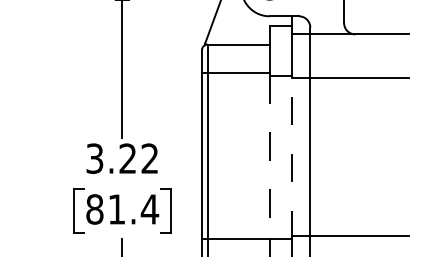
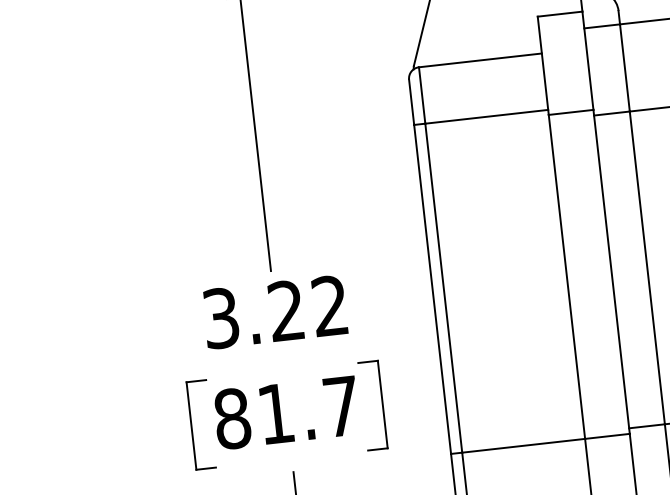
line: (269, 157) -> (566, 277), dashed -> solid
line: (292, 157) -> (612, 272), dashed -> solid
text: (149, 209) -> (340, 406), 81.4 -> 81.7

